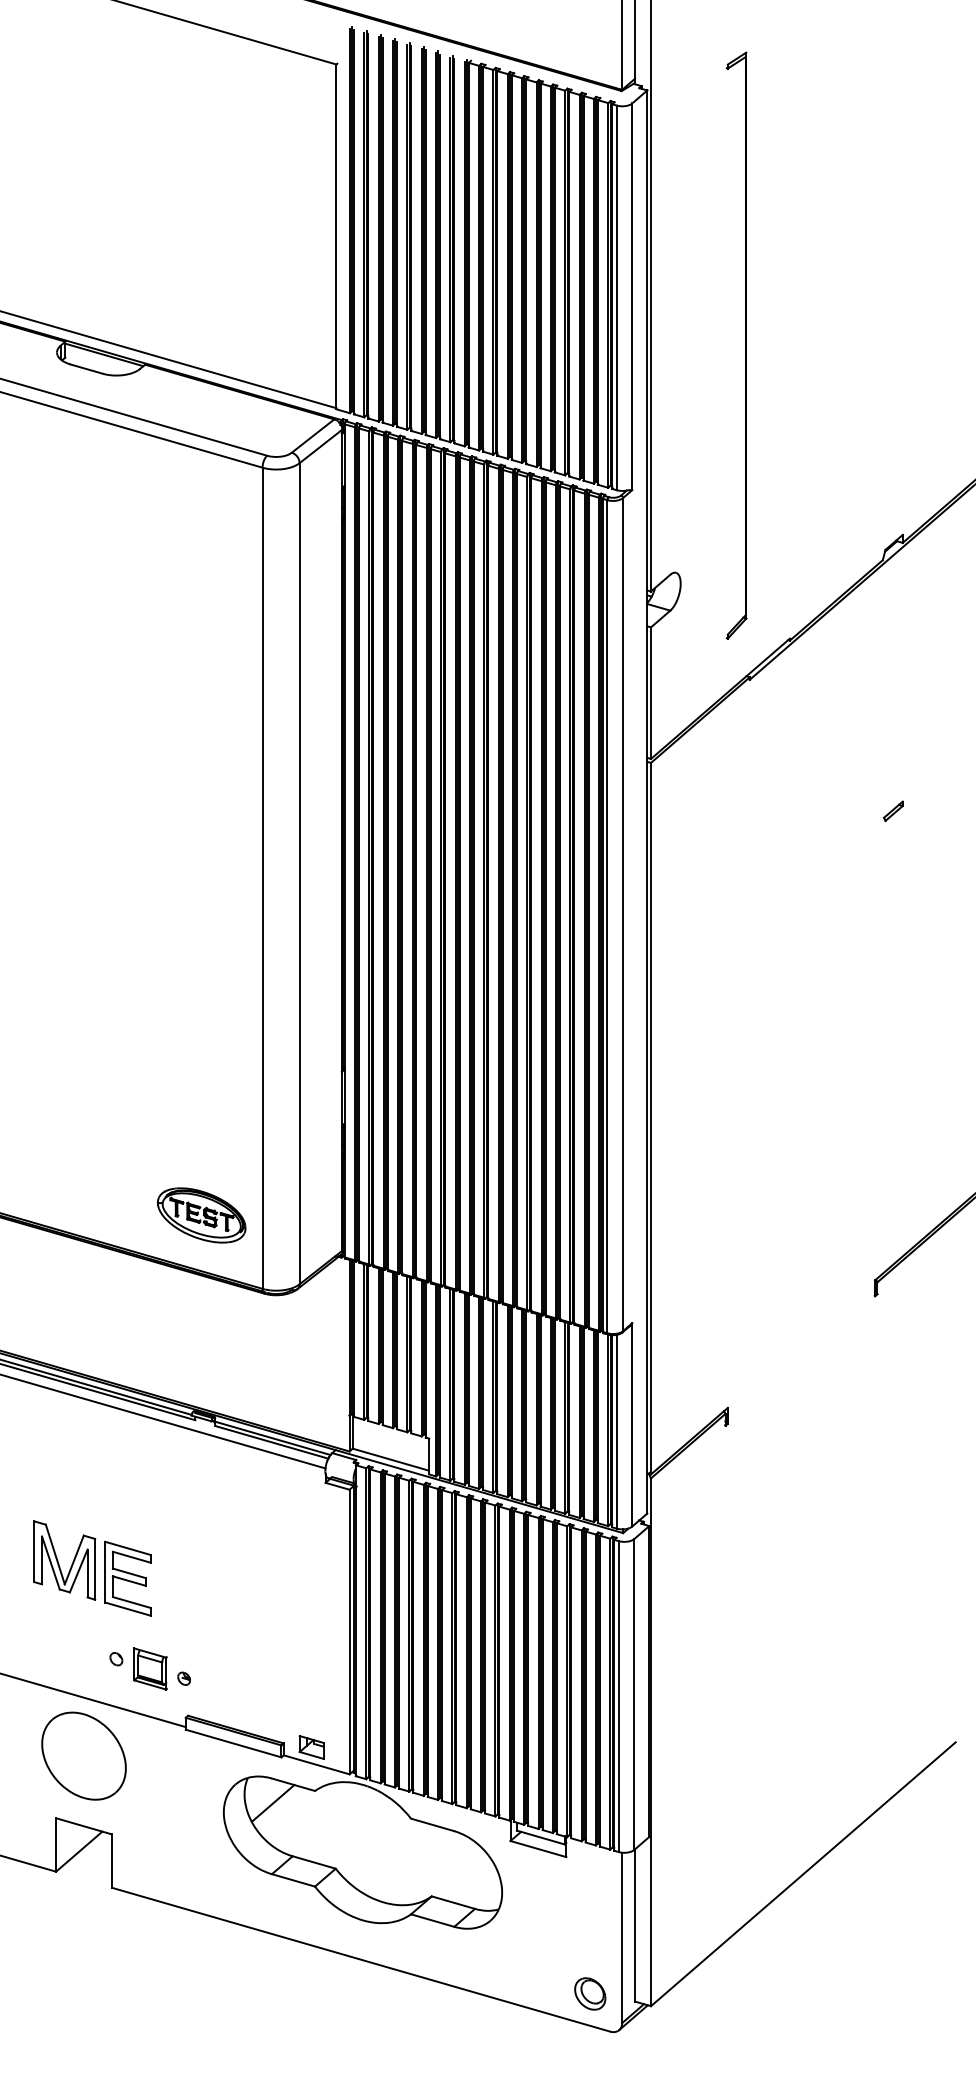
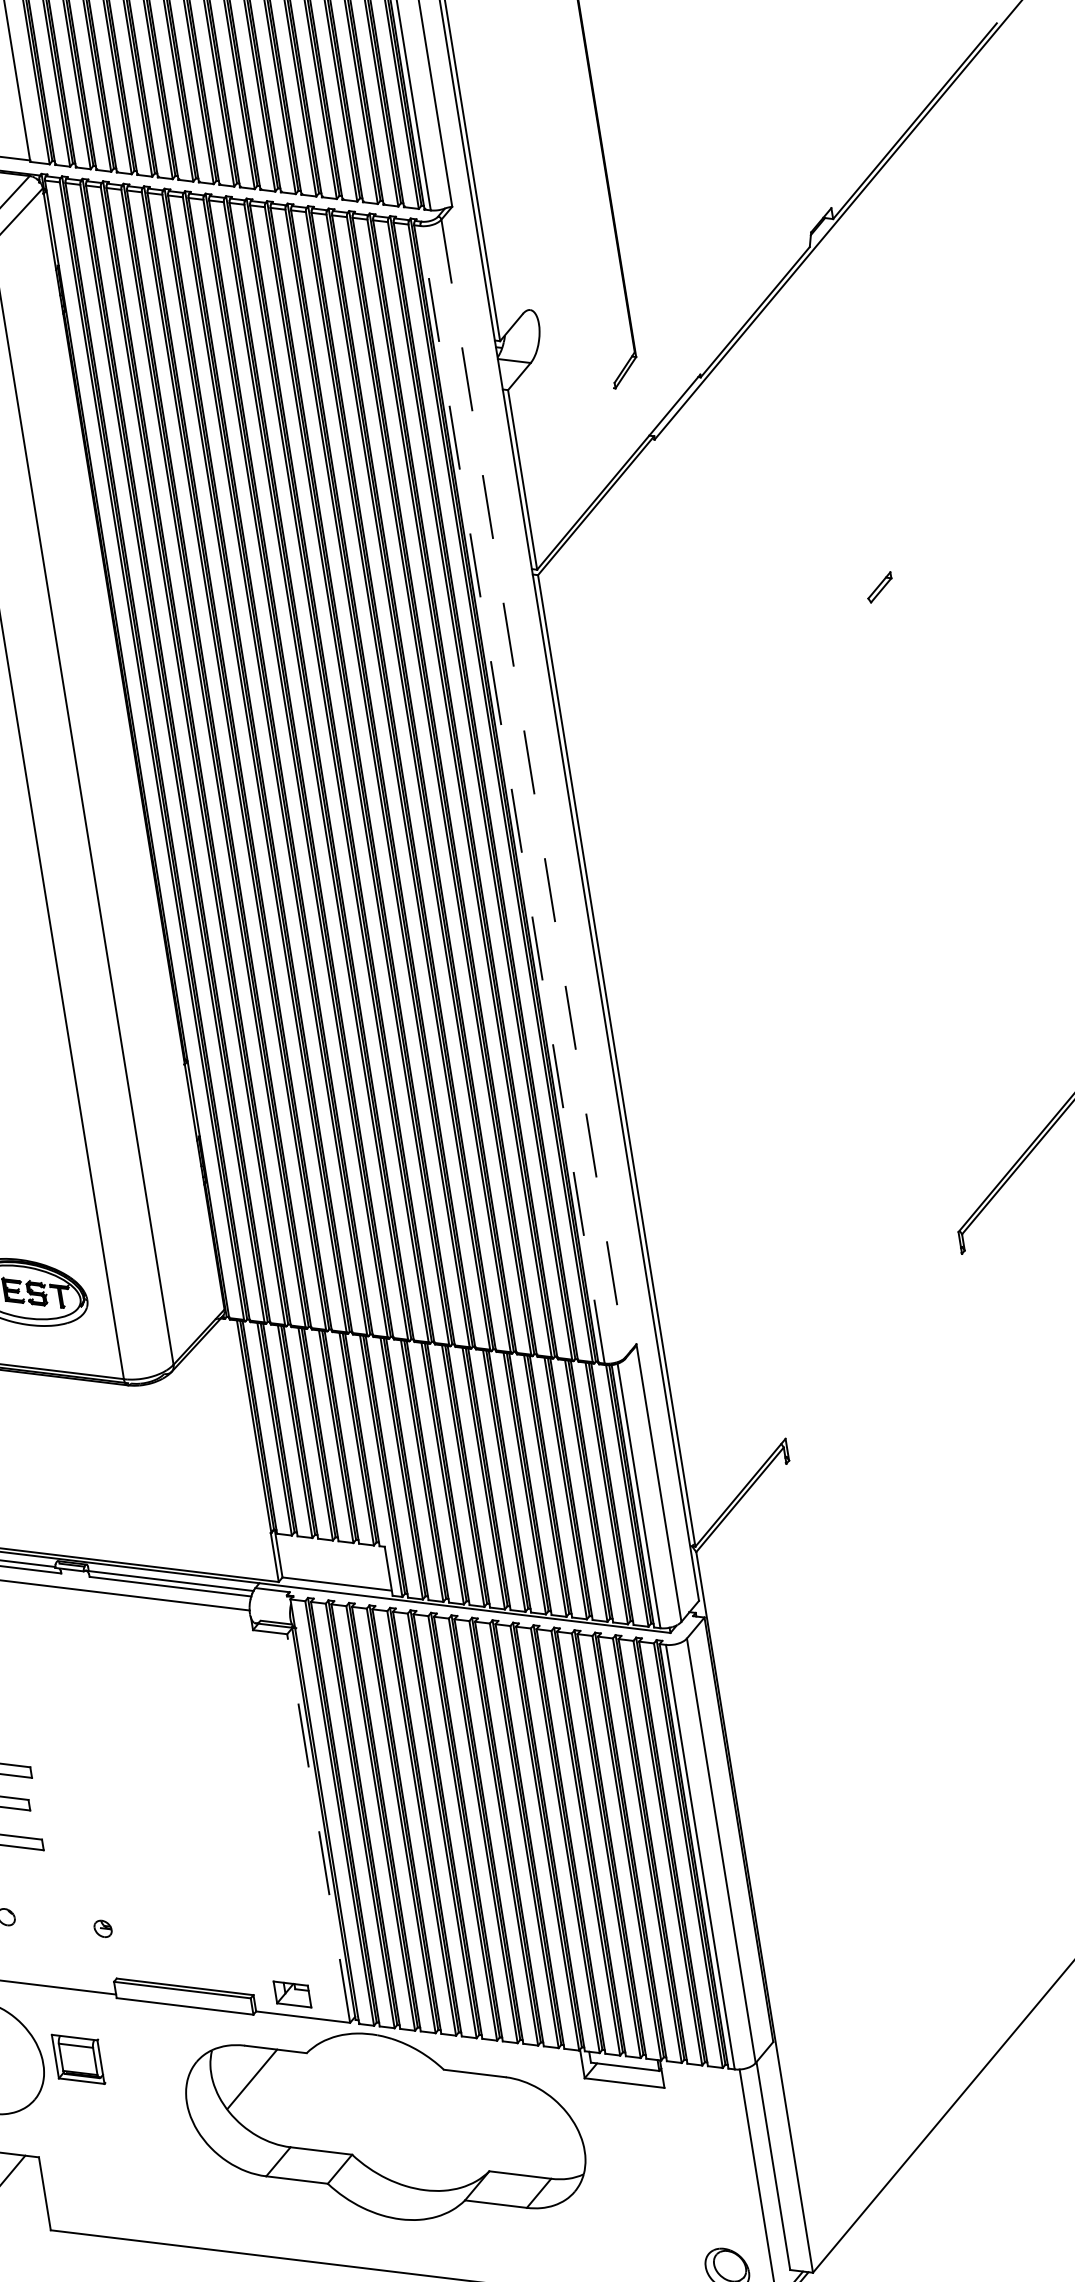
line: (623, 914) -> (534, 788), solid -> dashed
line: (607, 916) -> (512, 794), solid -> dashed
line: (349, 1631) -> (318, 1827), solid -> dashed
part: (150, 1668) -> (78, 2058), moved

